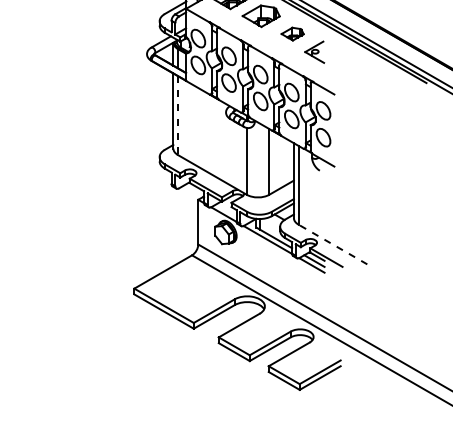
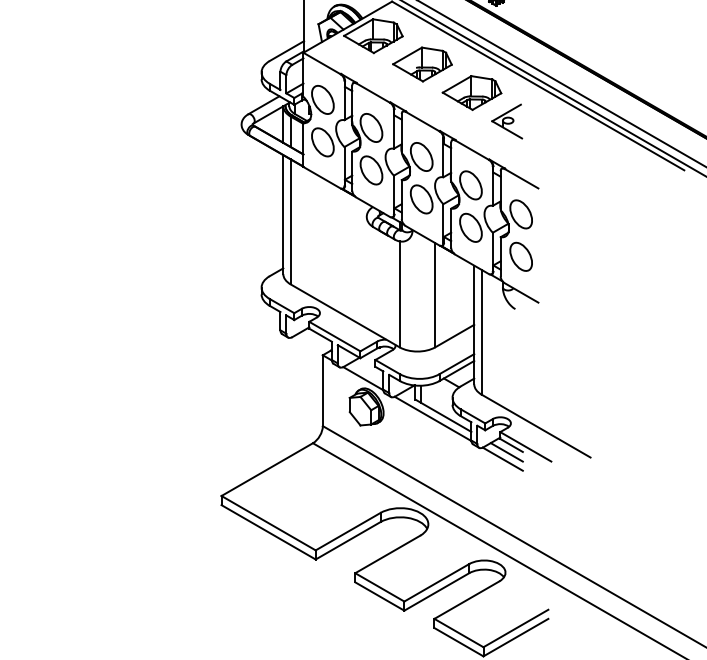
part: (292, 33) -> (472, 91), size x1.67
line: (178, 116) -> (291, 223), dashed -> solid
line: (332, 244) -> (535, 426), dashed -> solid

